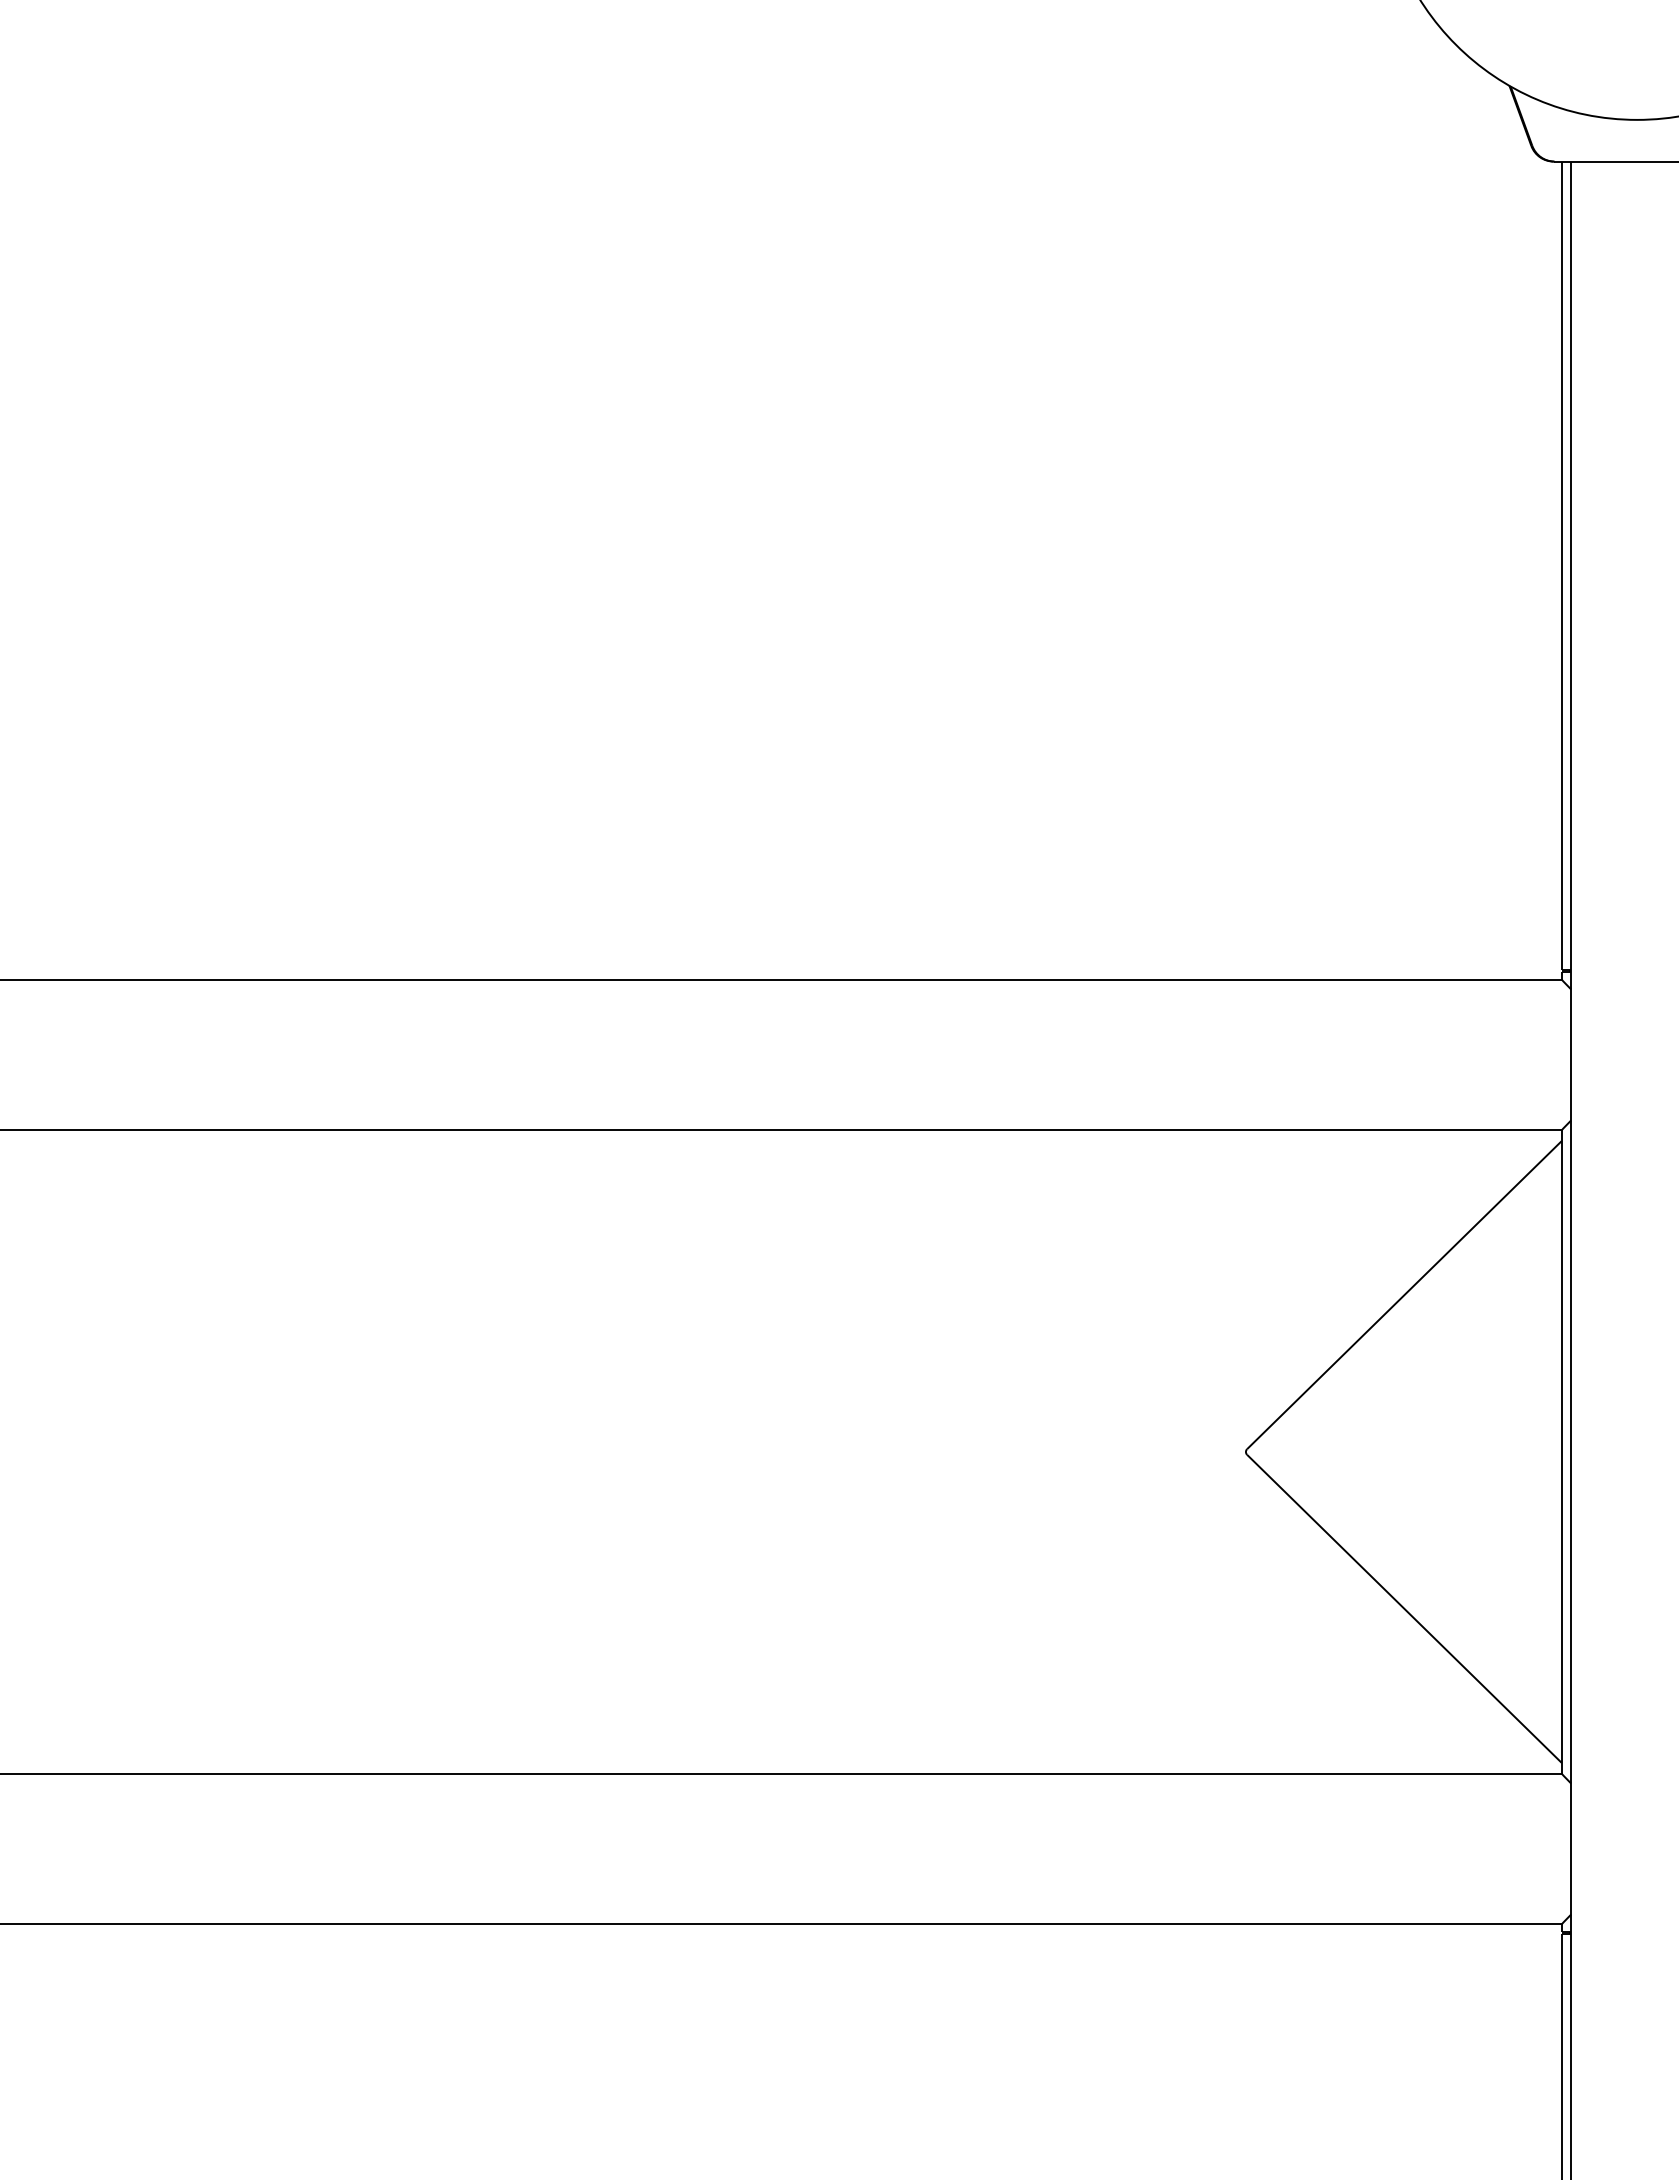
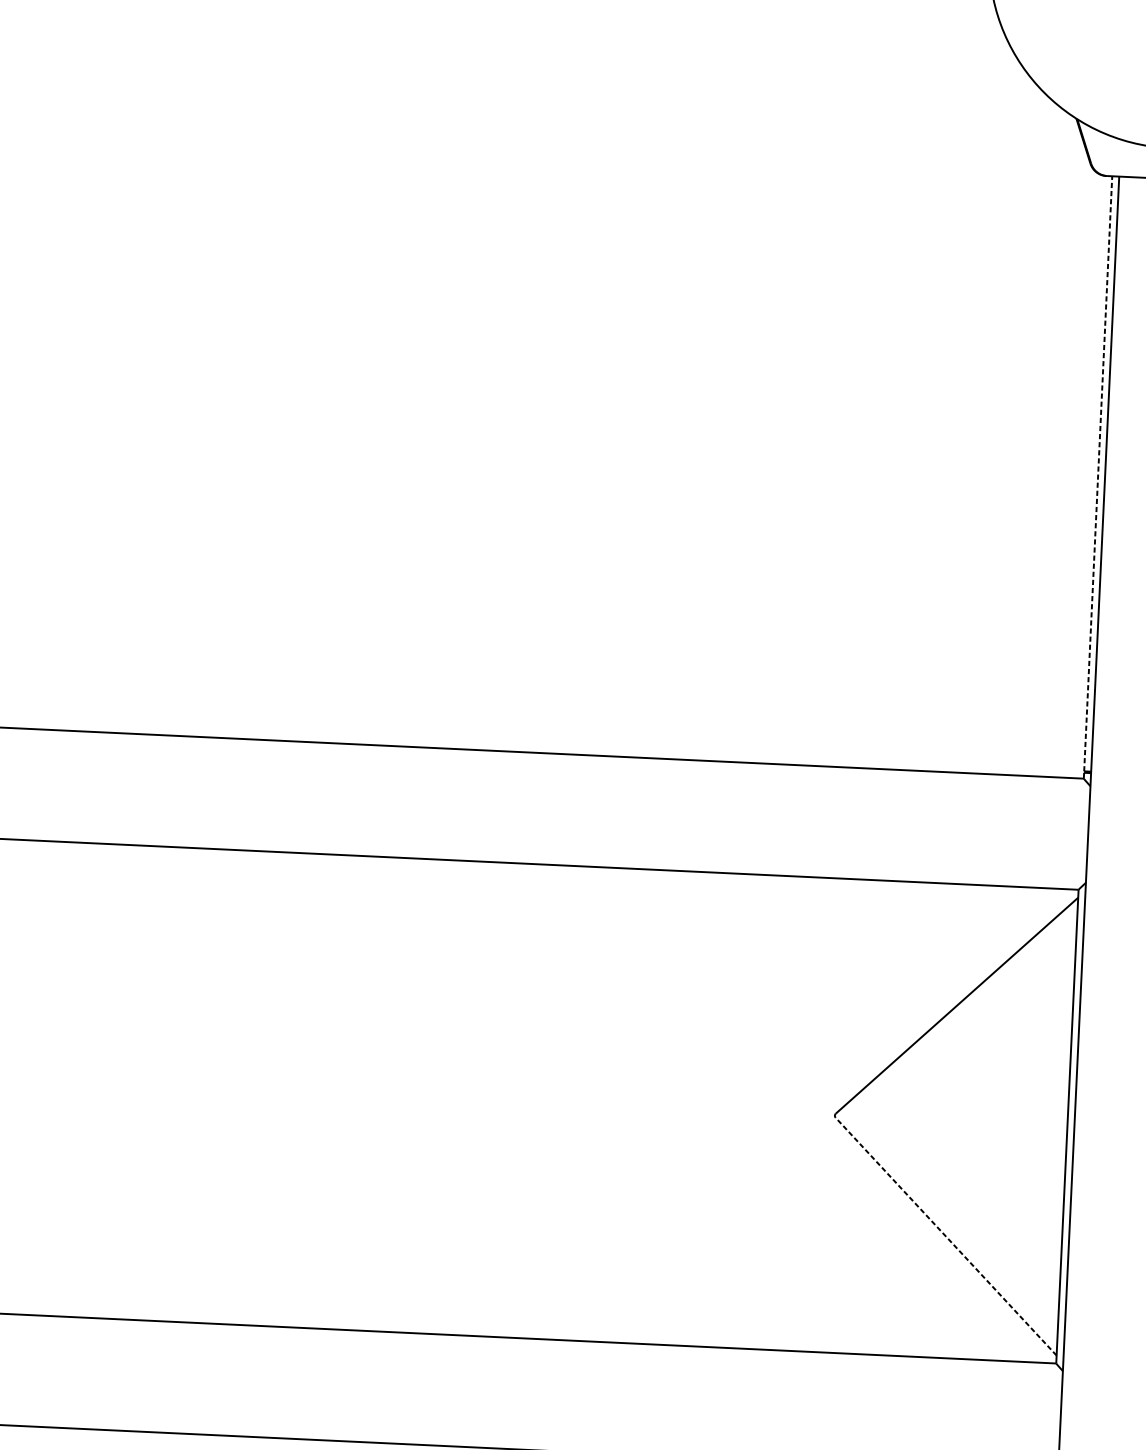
line: (1561, 565) -> (1098, 473), solid -> dashed
line: (1404, 1608) -> (946, 1236), solid -> dashed

